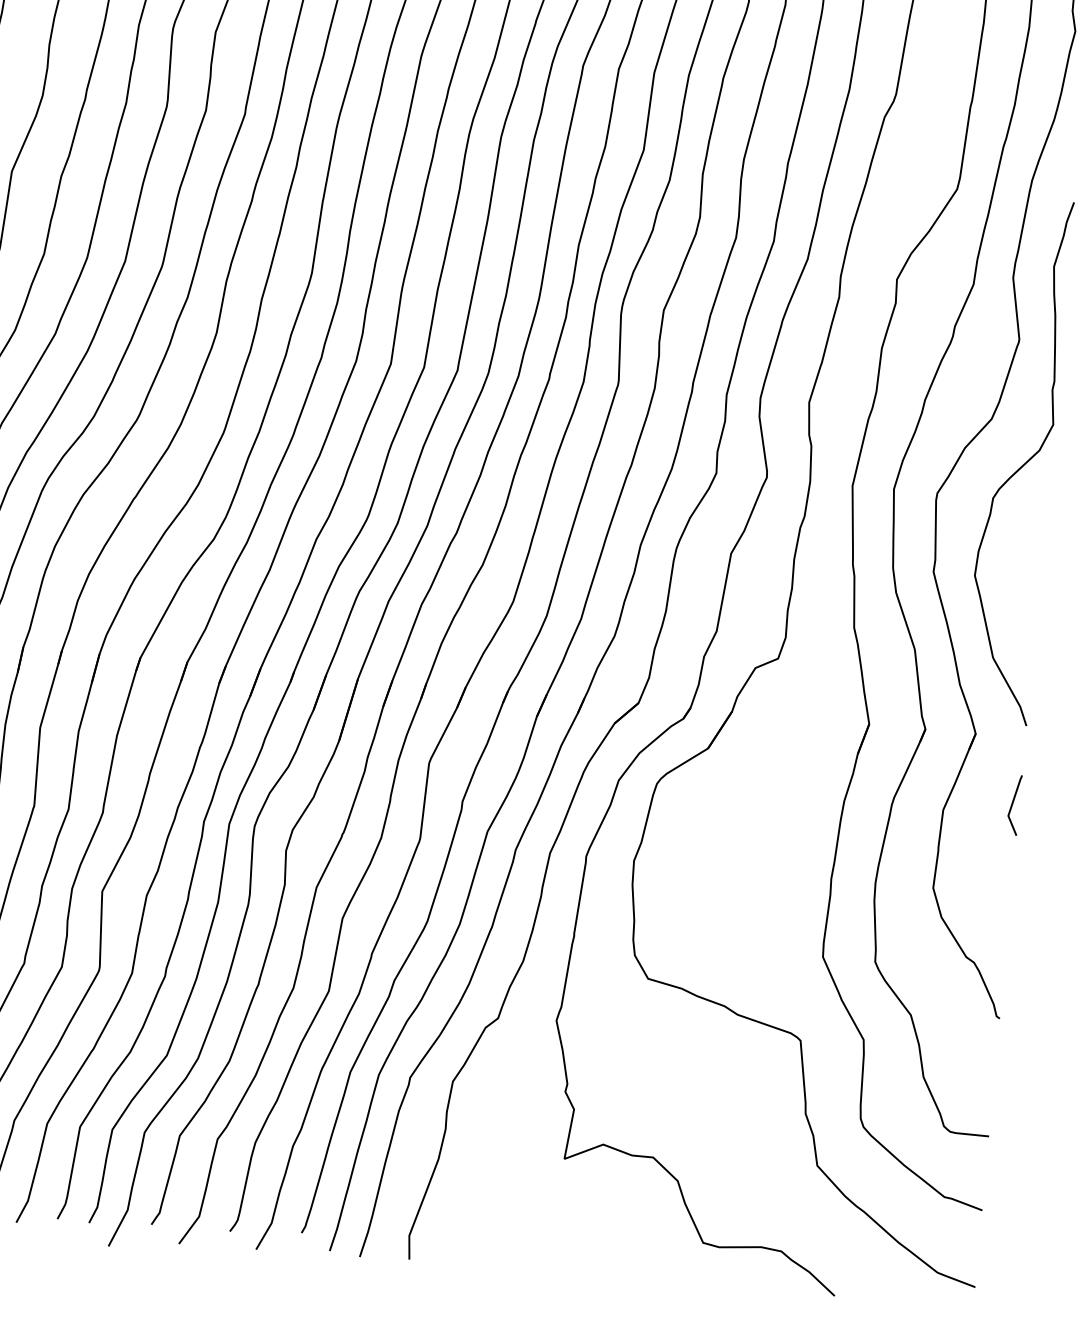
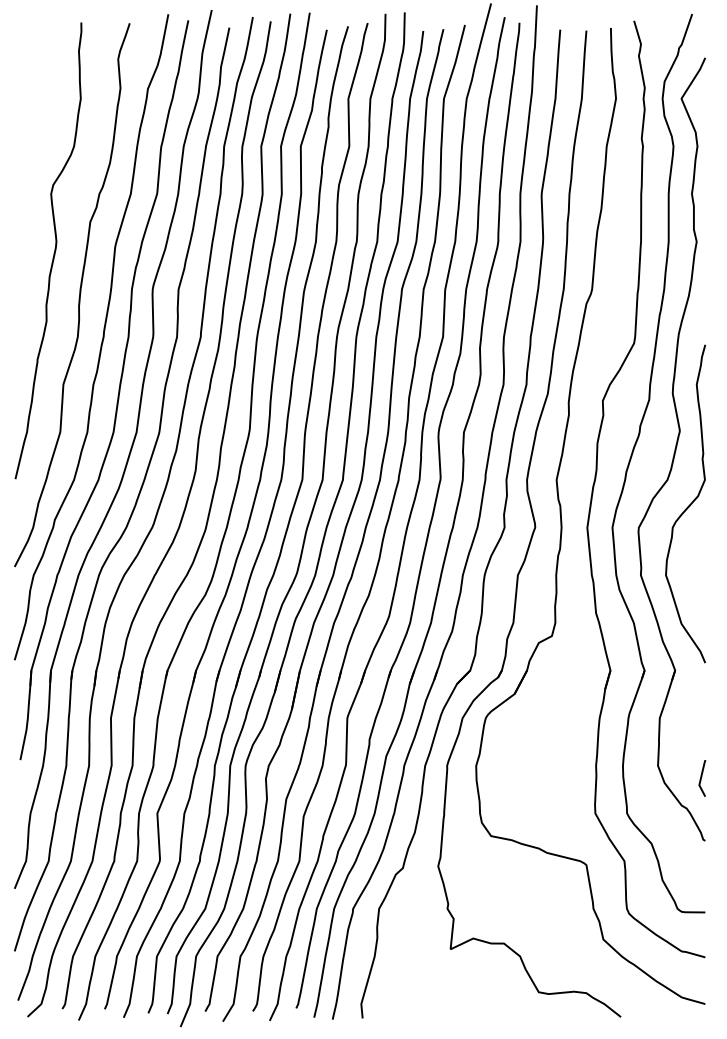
line: (1014, 803) -> (702, 777), moved

